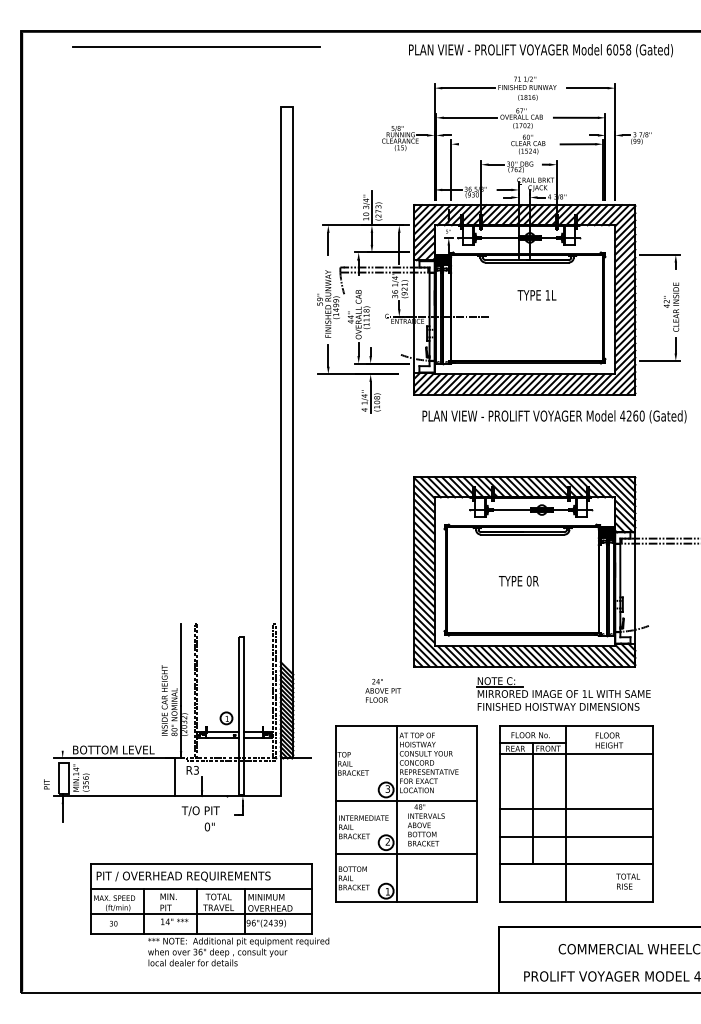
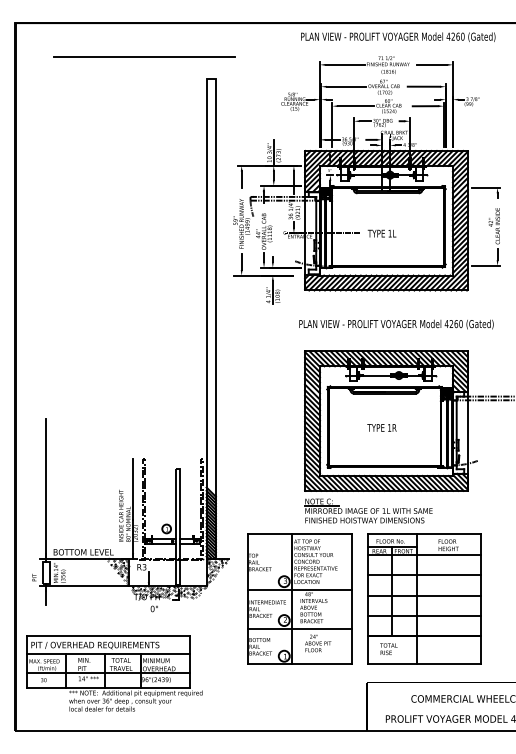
line: (196, 46) -> (144, 56), moved
text: (618, 49) -> (455, 36), 6058 -> 4260
line: (483, 144) -> (355, 106), added
text: (536, 295) -> (381, 233), moved
text: (554, 416) -> (396, 324), moved
text: (528, 580) -> (389, 427), 0R -> 1R
line: (62, 666) -> (45, 490), added
text: (383, 690) -> (318, 643), moved
part: (563, 693) -> (368, 510), moved
line: (576, 781) -> (424, 575), added
hatch: (227, 785) -> (167, 578), added
text: (628, 881) -> (389, 649), moved
part: (209, 914) -> (114, 673), moved

